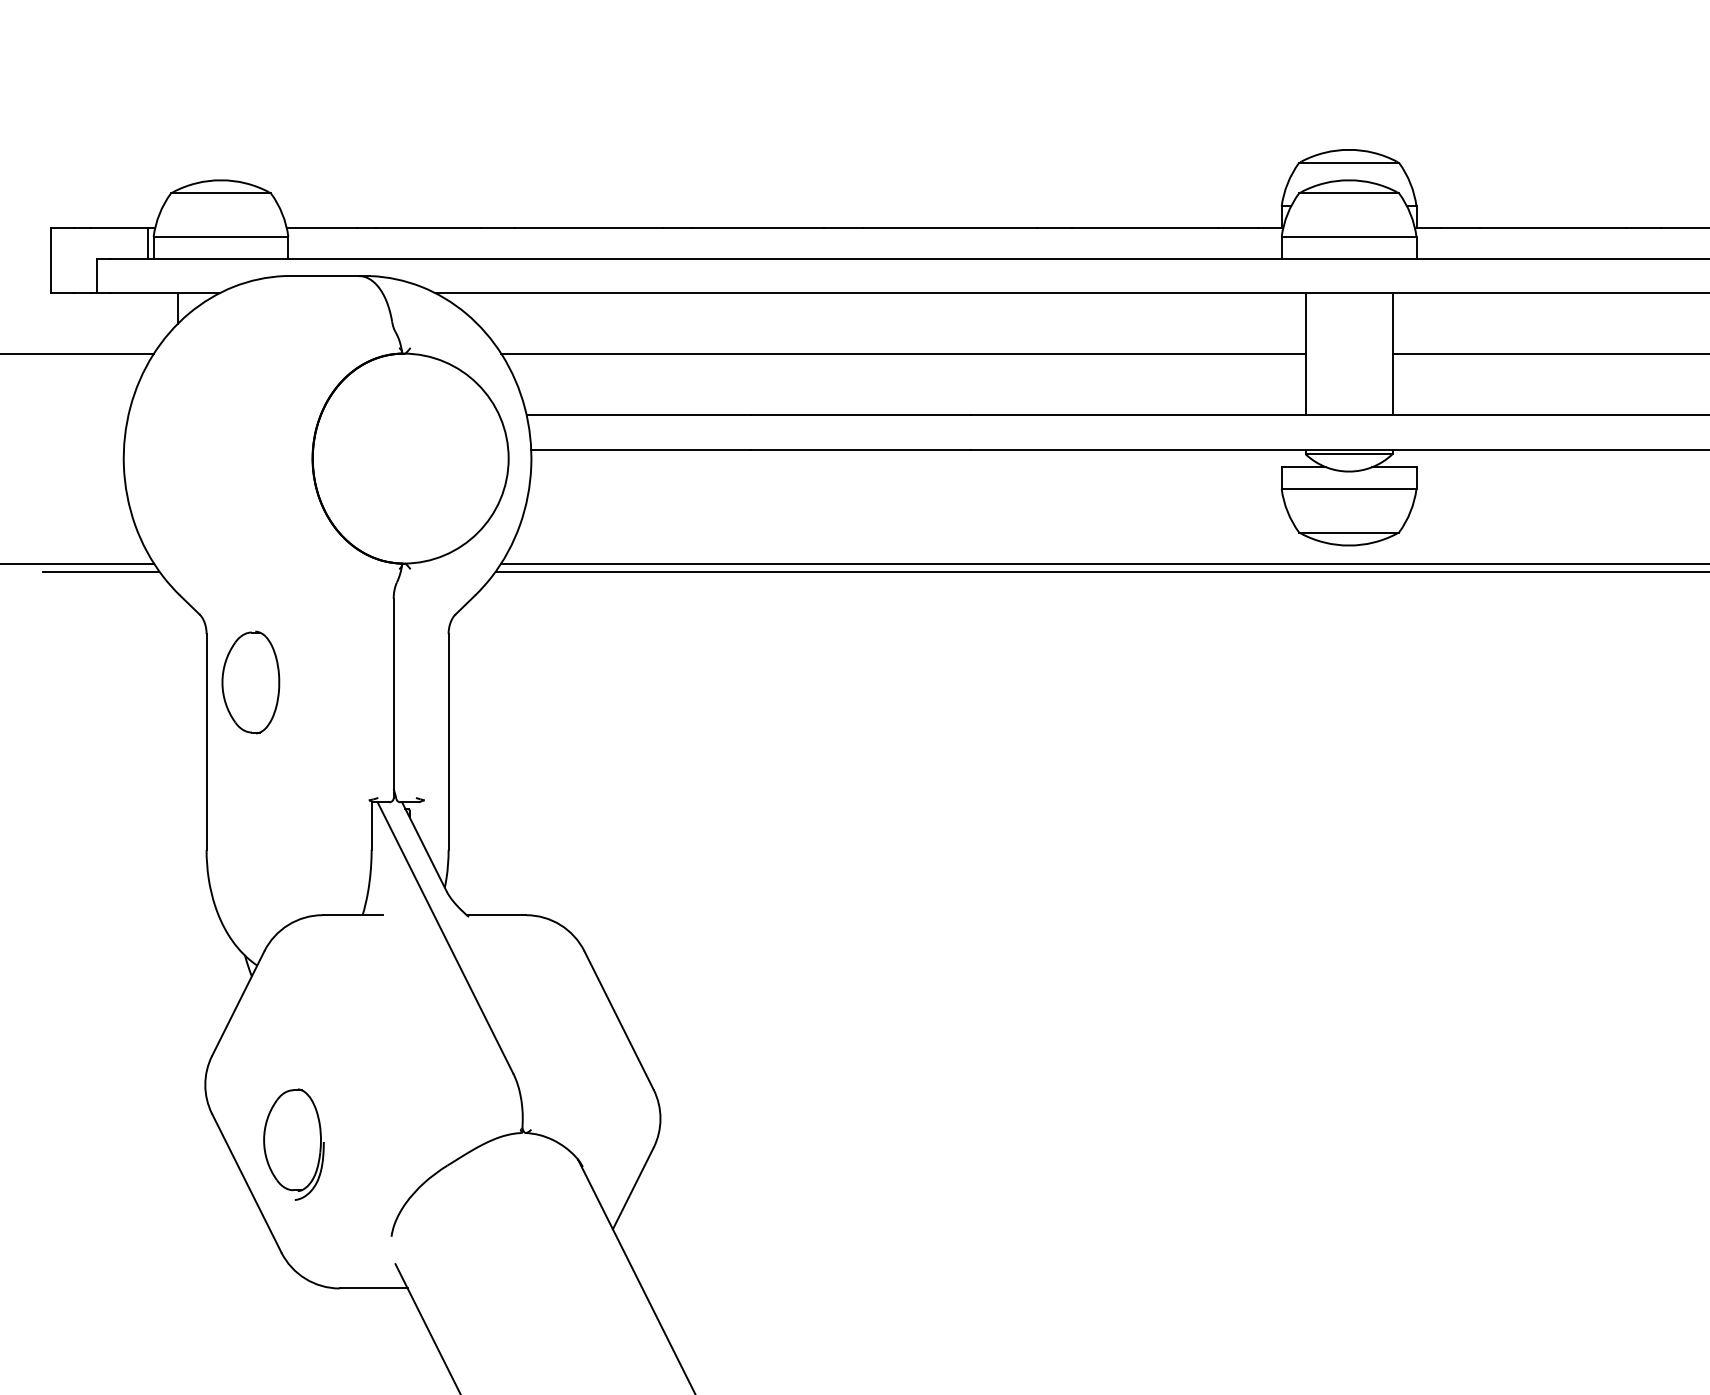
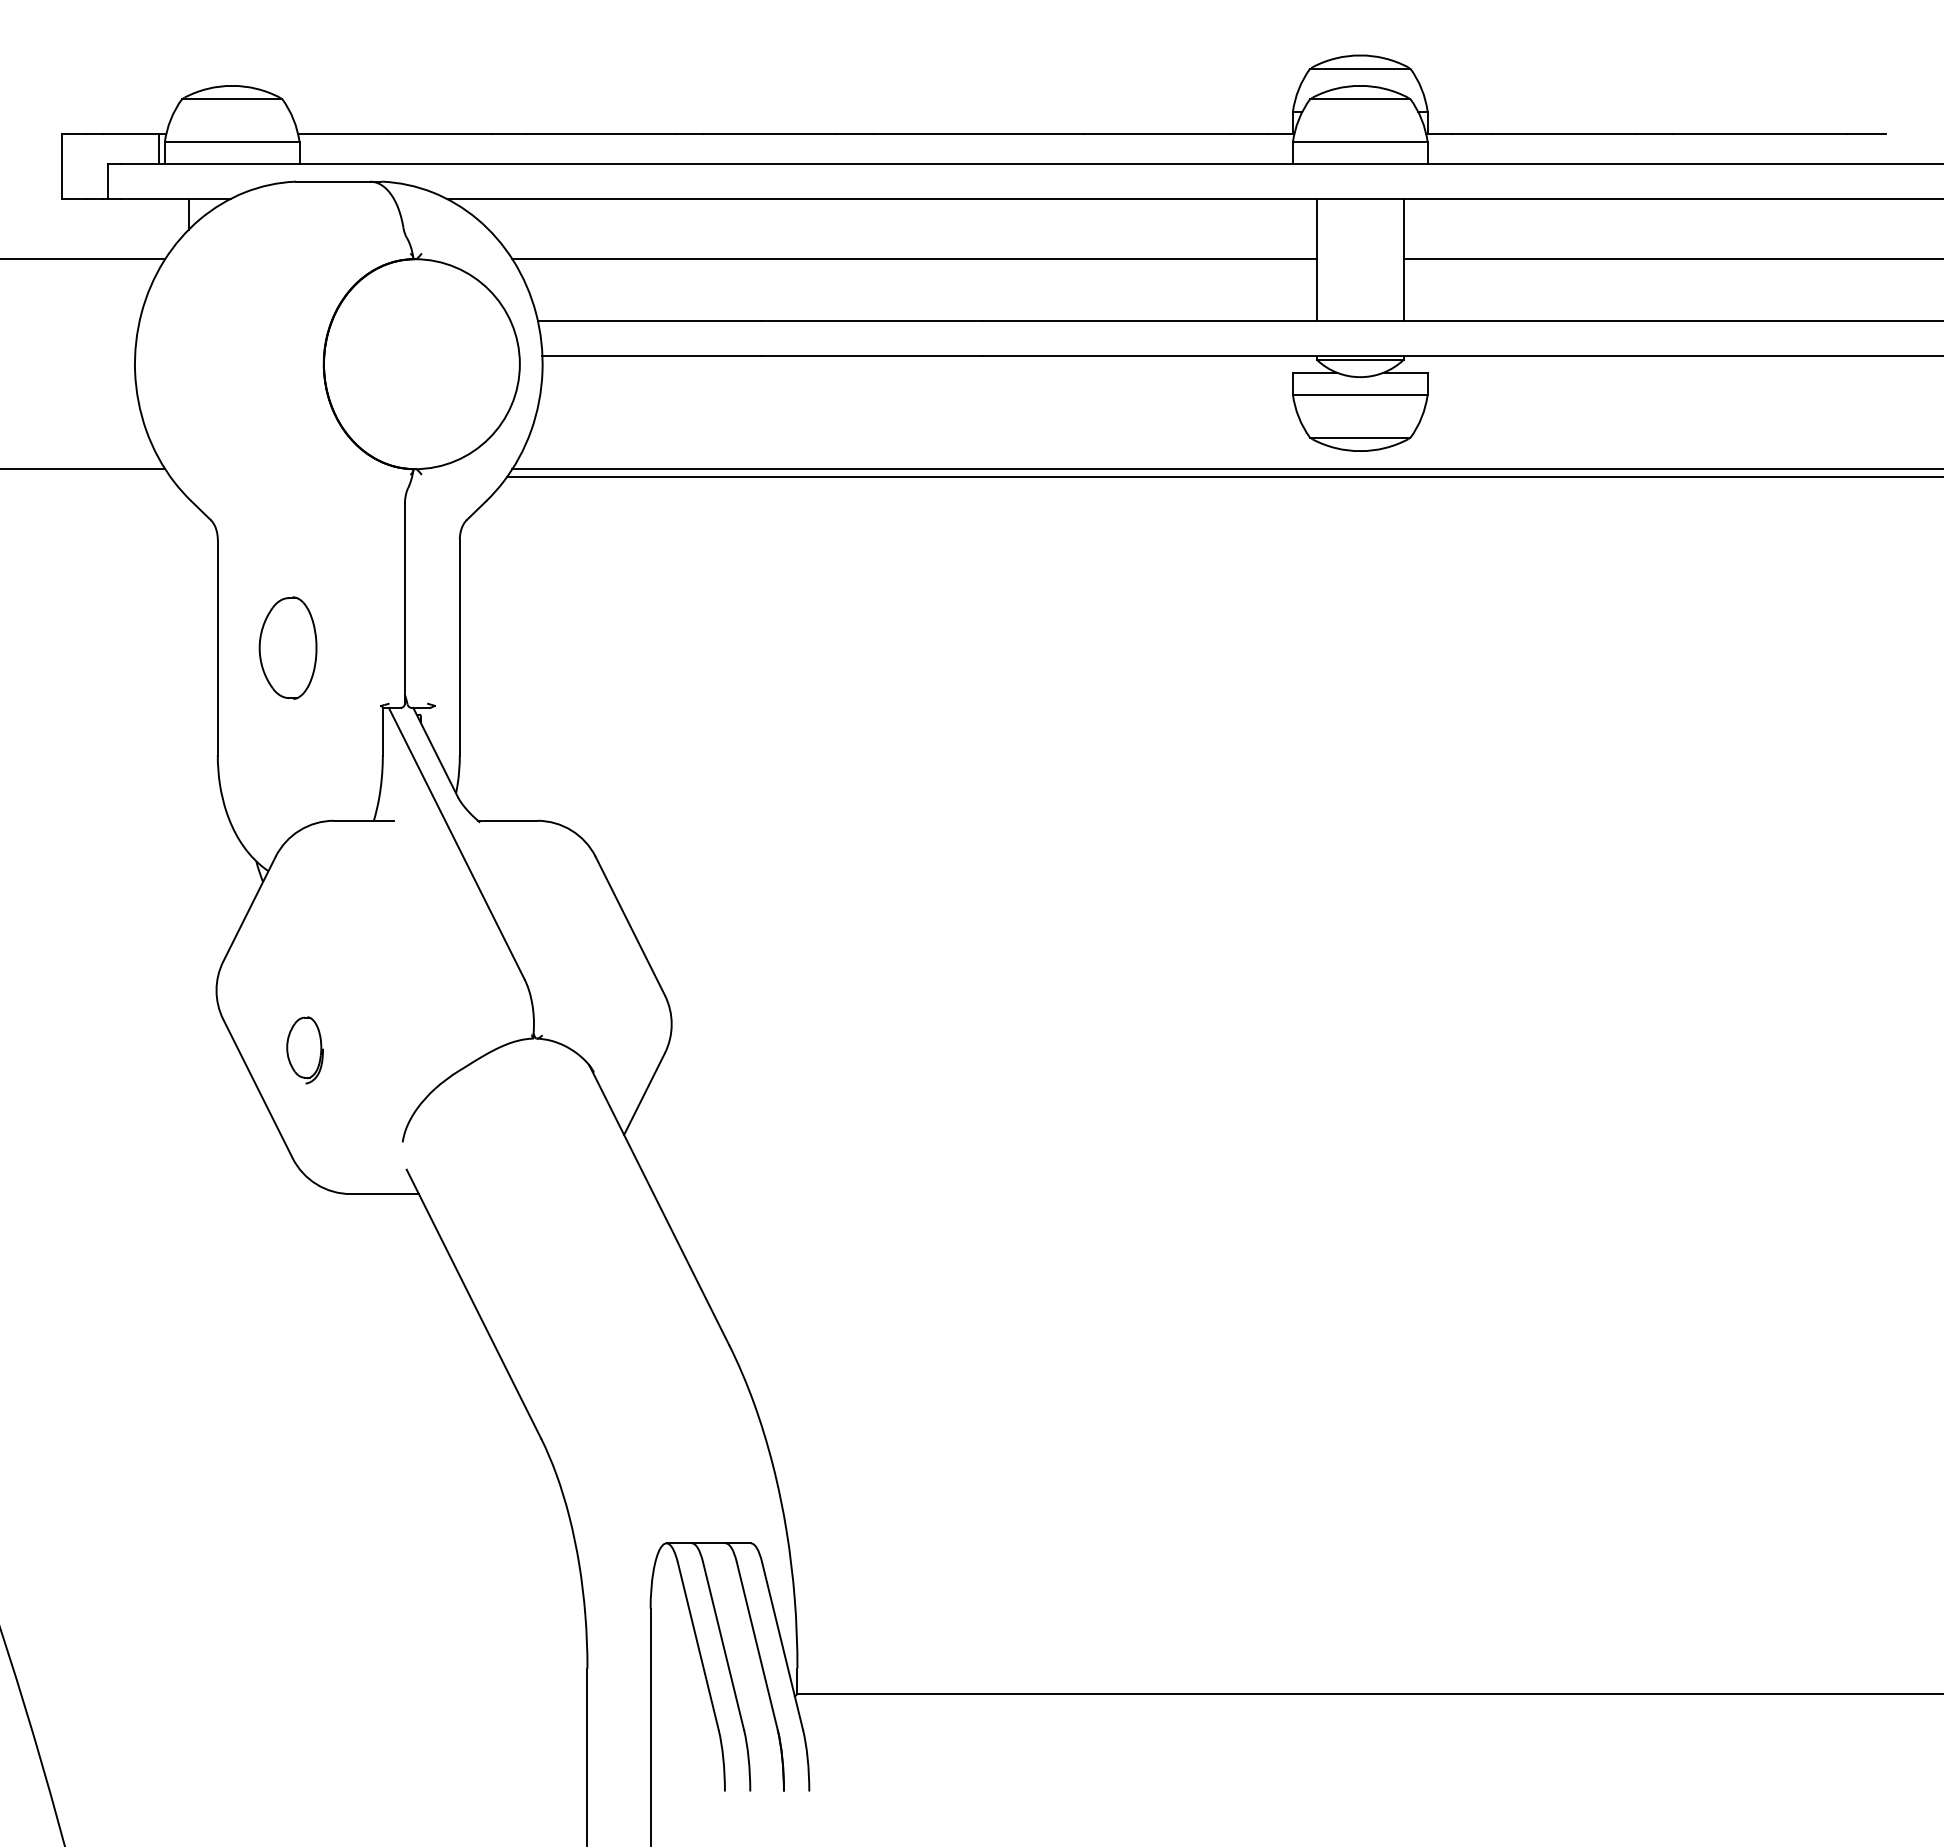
line: (101, 571) -> (112, 477), removed
part: (250, 681) -> (287, 647), moved
part: (293, 1144) -> (304, 1050), size x0.6

